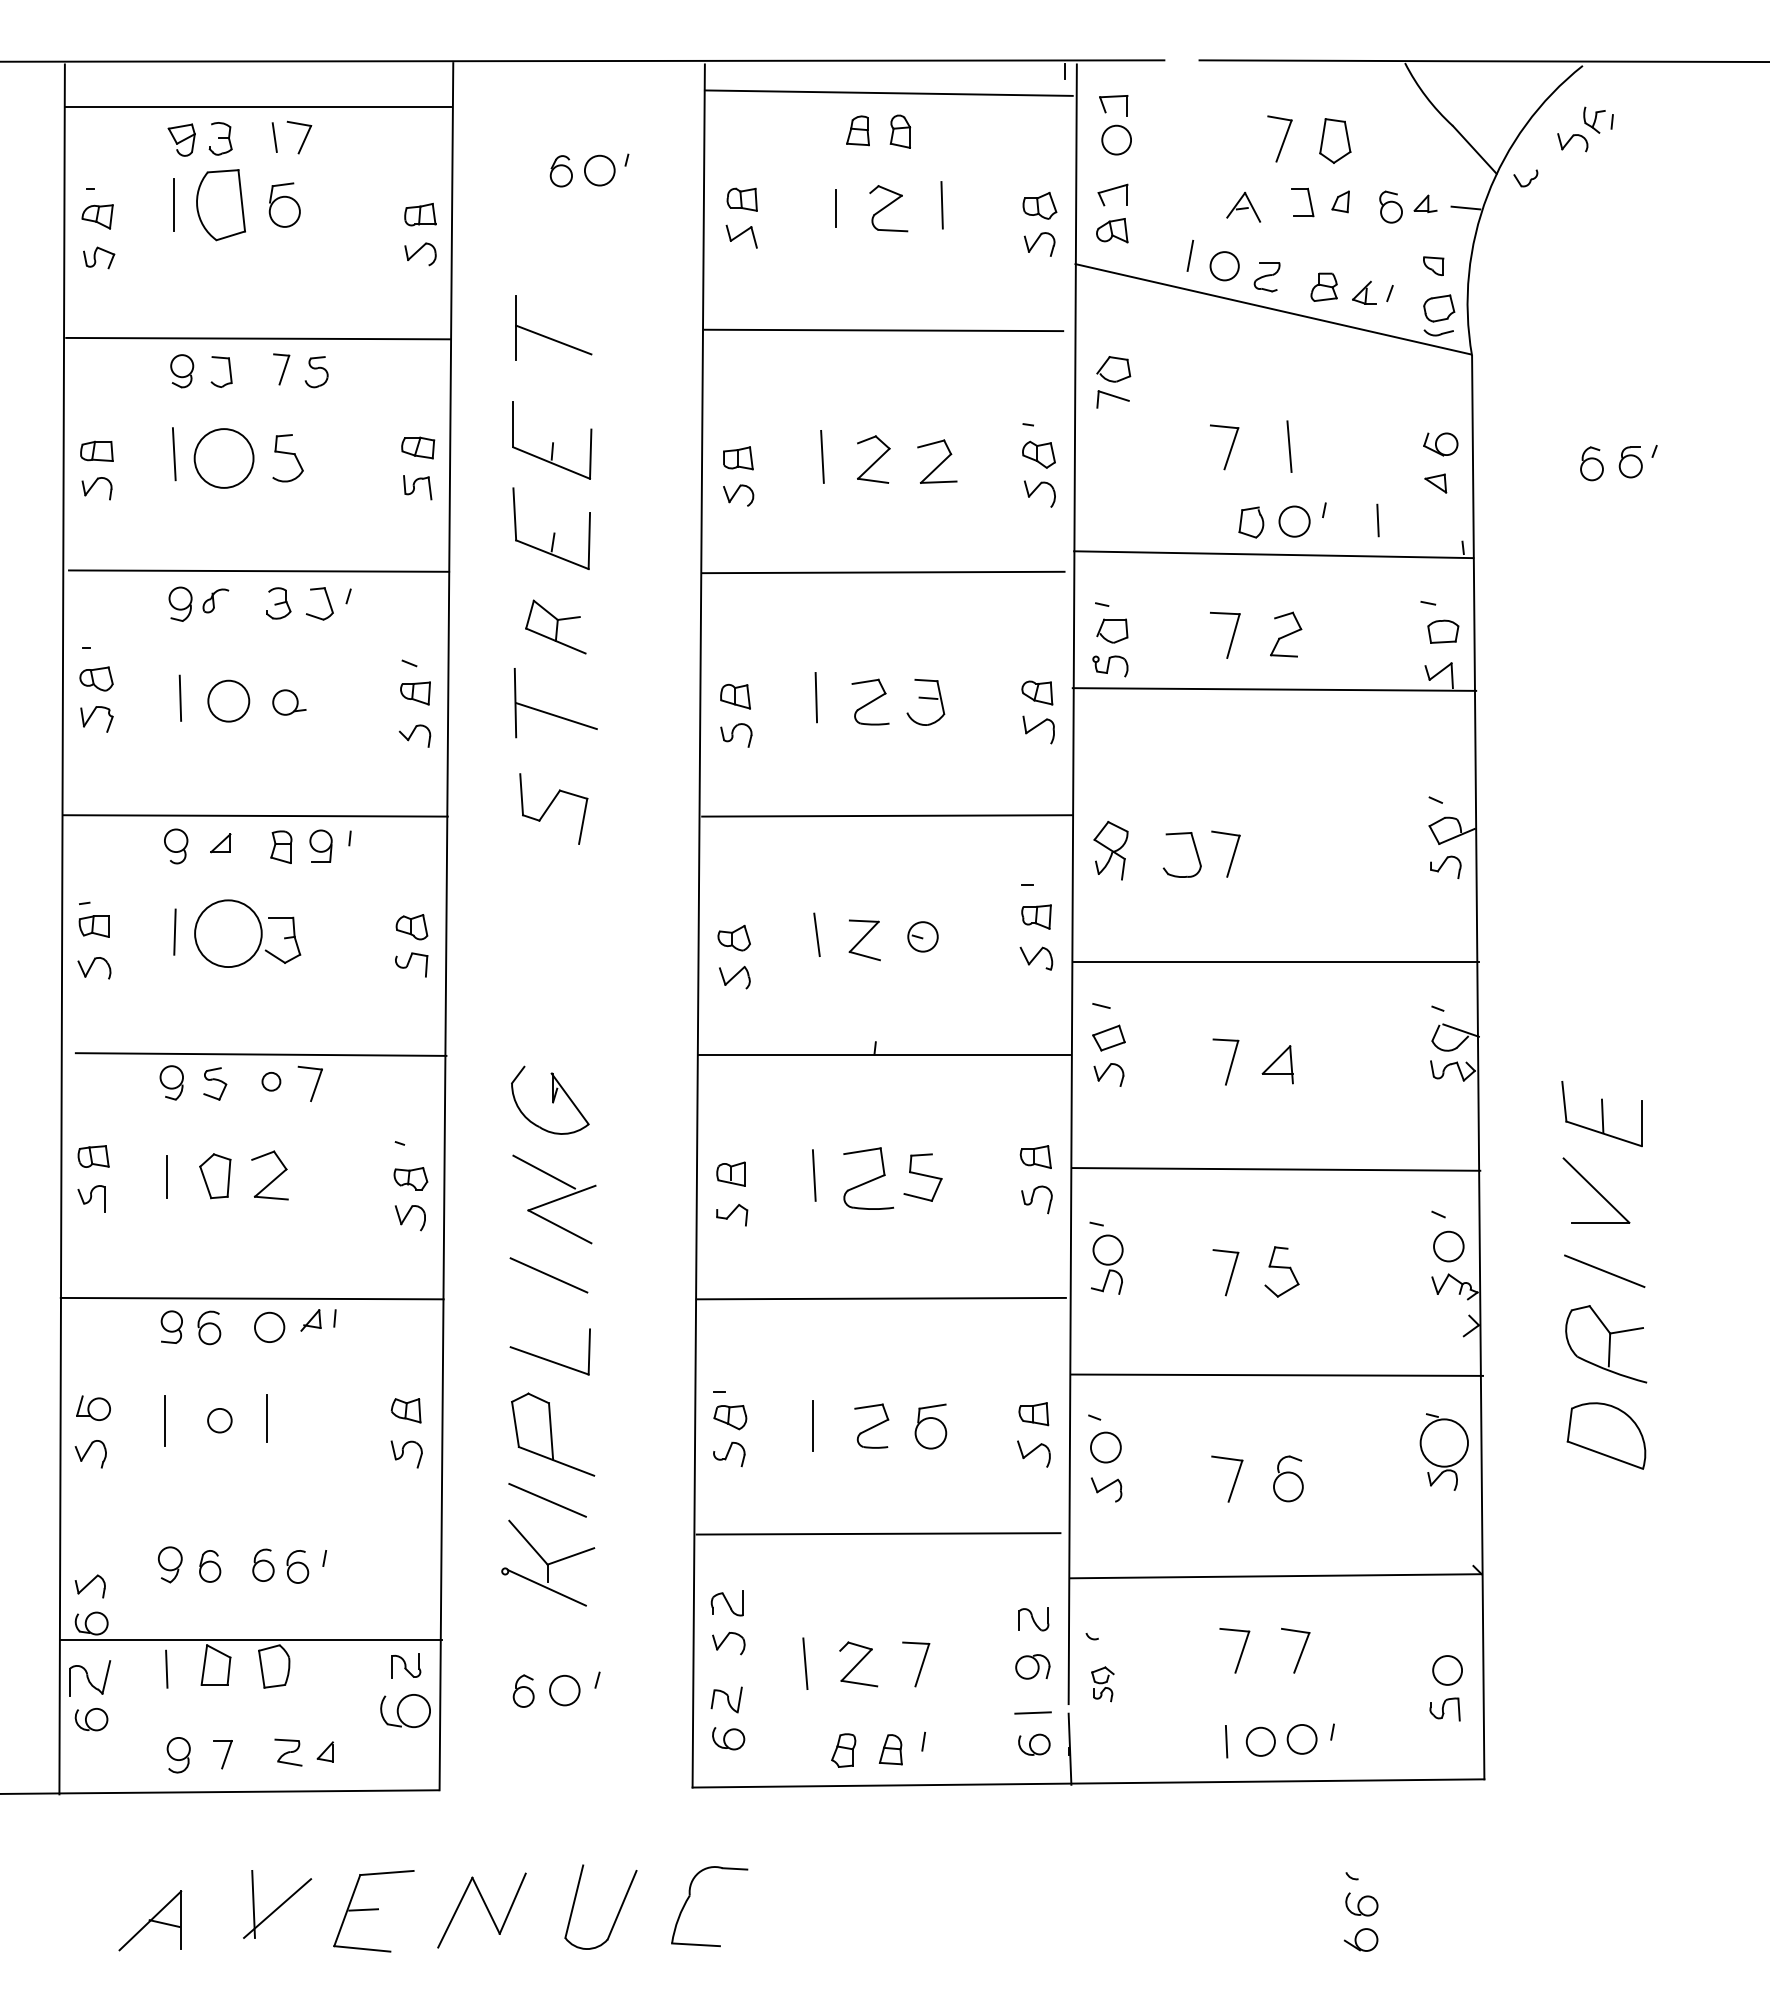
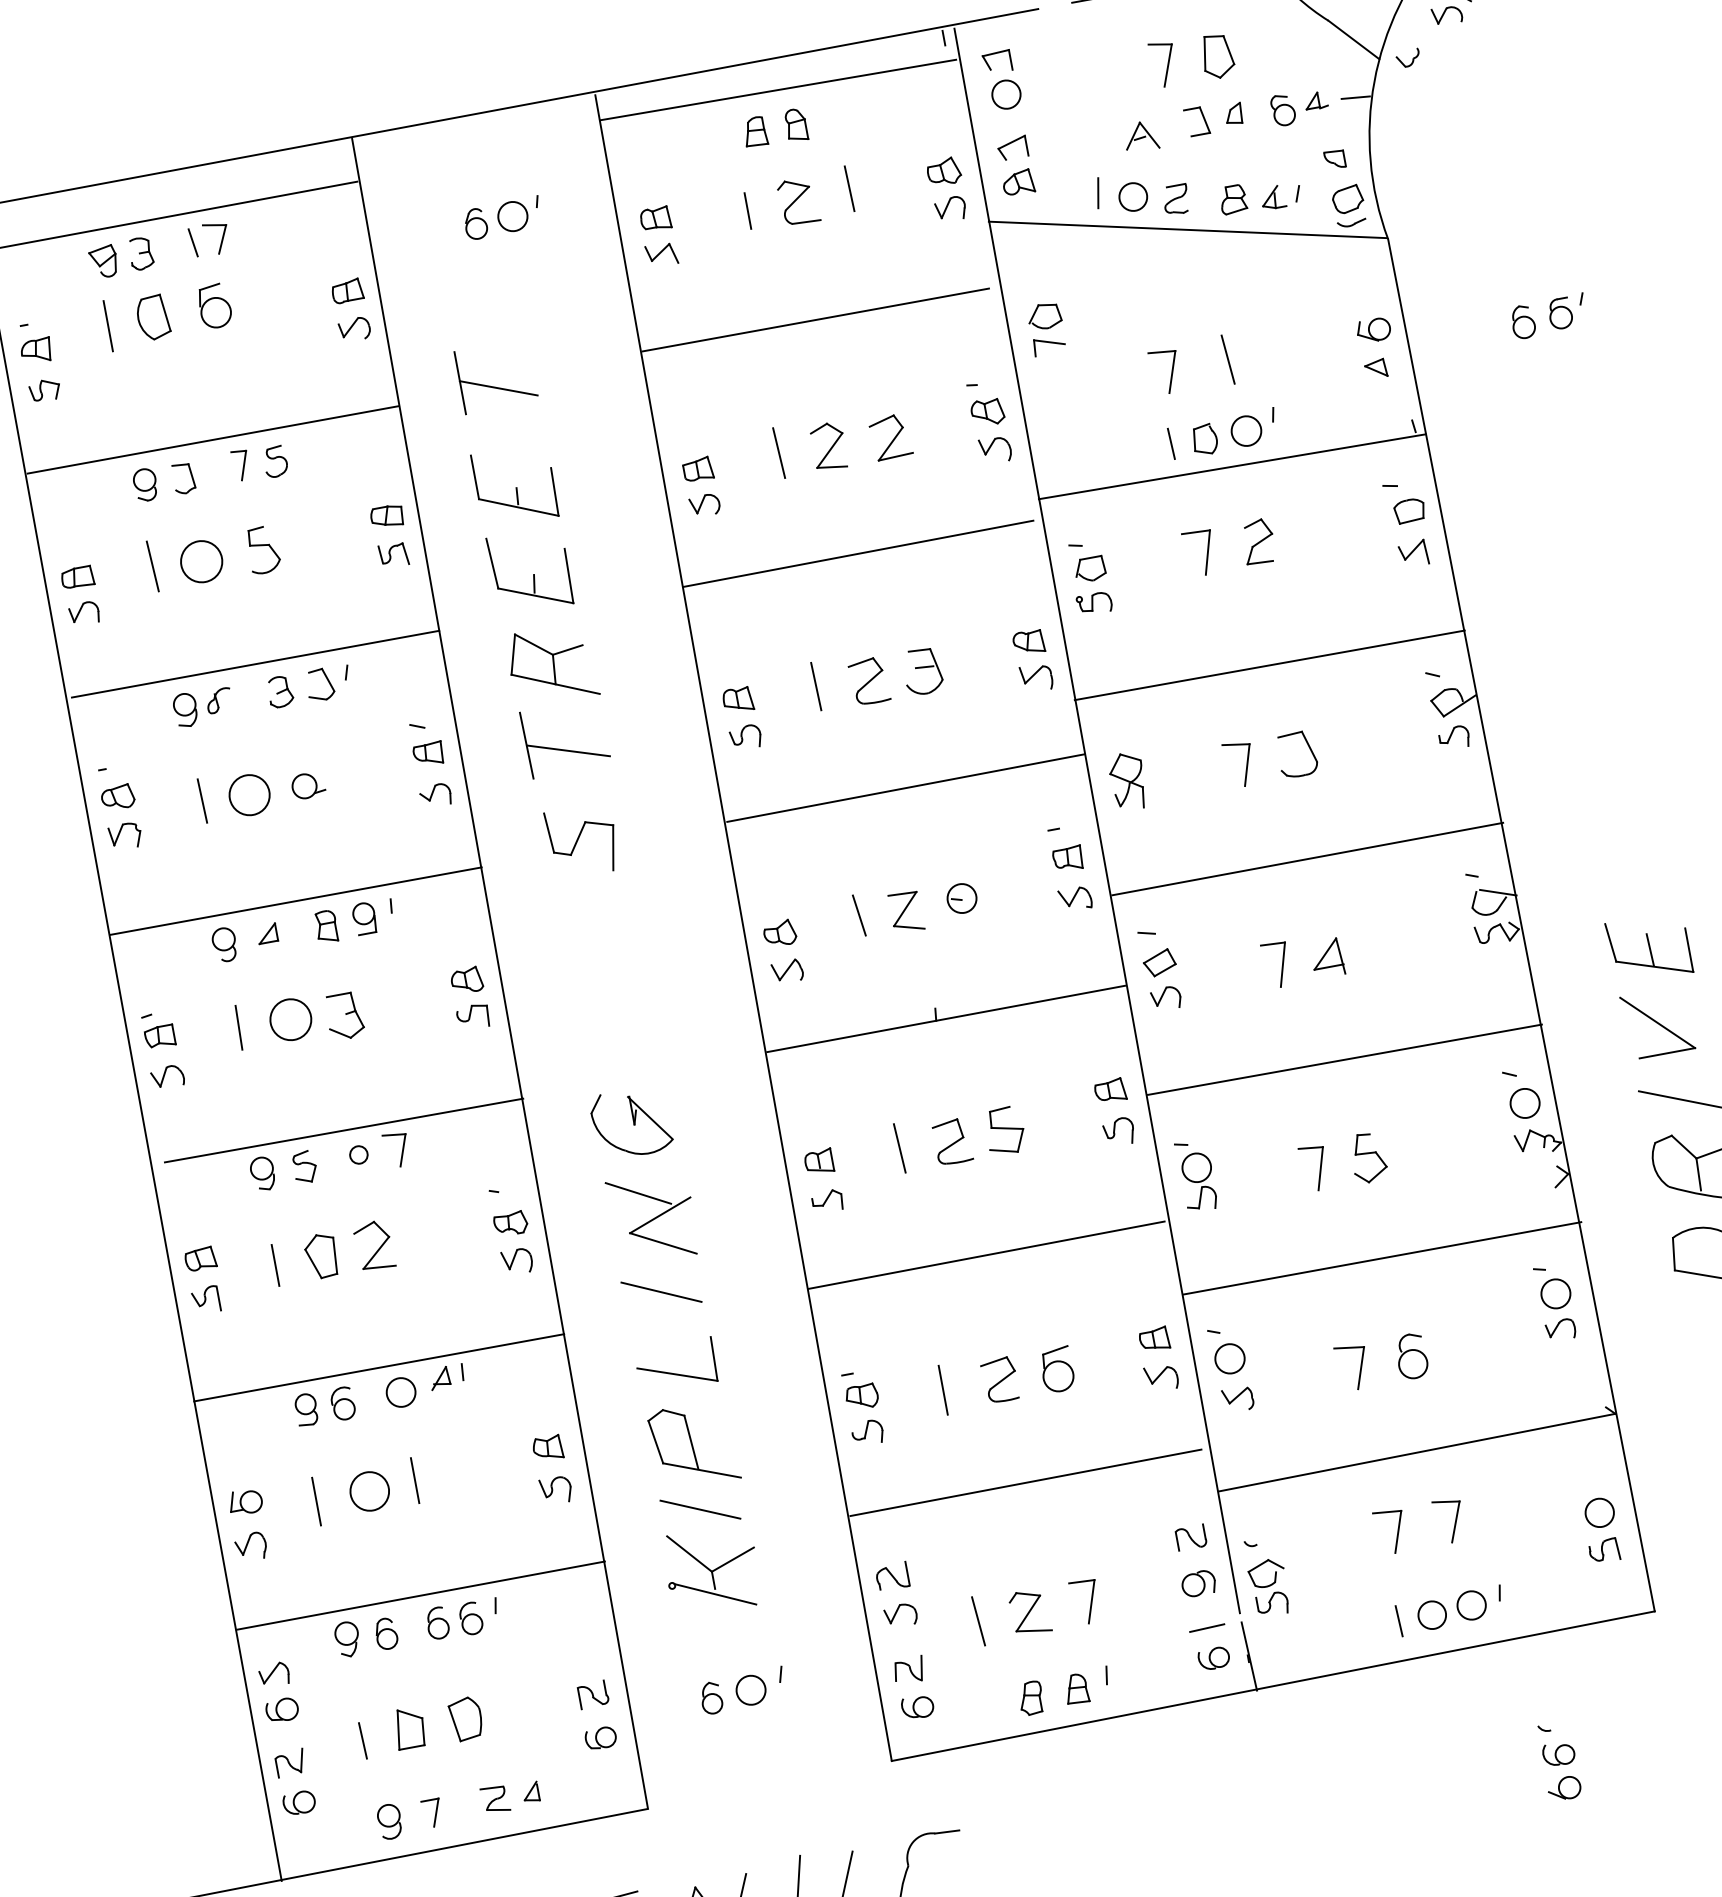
part: (220, 205) -> (152, 318), size x0.62
circle: (224, 458) -> (202, 561), size x0.71
line: (1377, 520) -> (1170, 443), moved
part: (555, 626) -> (551, 664), size x1.43
line: (1274, 689) -> (1269, 665), moved
part: (1194, 848) -> (1307, 746), moved
circle: (228, 933) -> (290, 1019), size x0.62
part: (868, 1178) -> (952, 1141), size x0.71
circle: (219, 1420) -> (369, 1491), size x1.67
circle: (1444, 1442) -> (1555, 1293), size x0.62
line: (251, 1639) -> (420, 1595), moved
part: (90, 1677) -> (290, 1762), size x0.71
part: (1102, 1684) -> (1269, 1588), size x1.67
part: (405, 1710) -> (600, 1738), size x0.62

